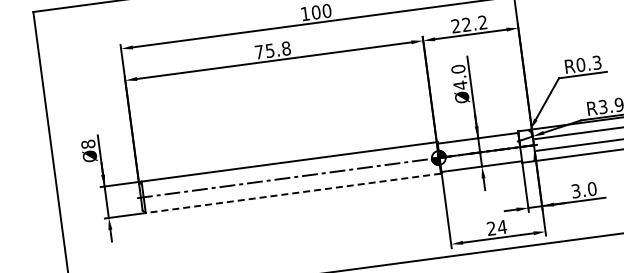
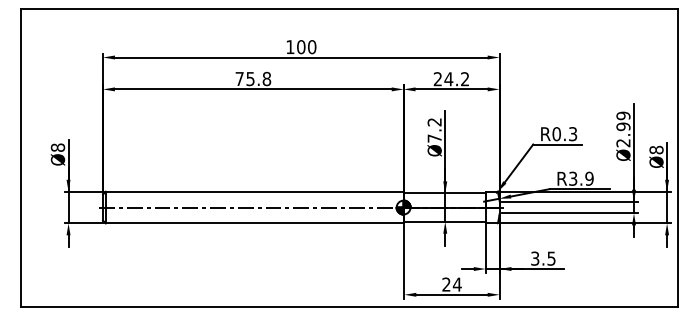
text: (466, 25) -> (448, 79), 22.2 -> 24.2
text: (459, 77) -> (434, 130), Ø4.0 -> Ø7.2
text: (592, 188) -> (551, 258), 3.0 -> 3.5
line: (293, 193) -> (254, 223), dashed -> solid

